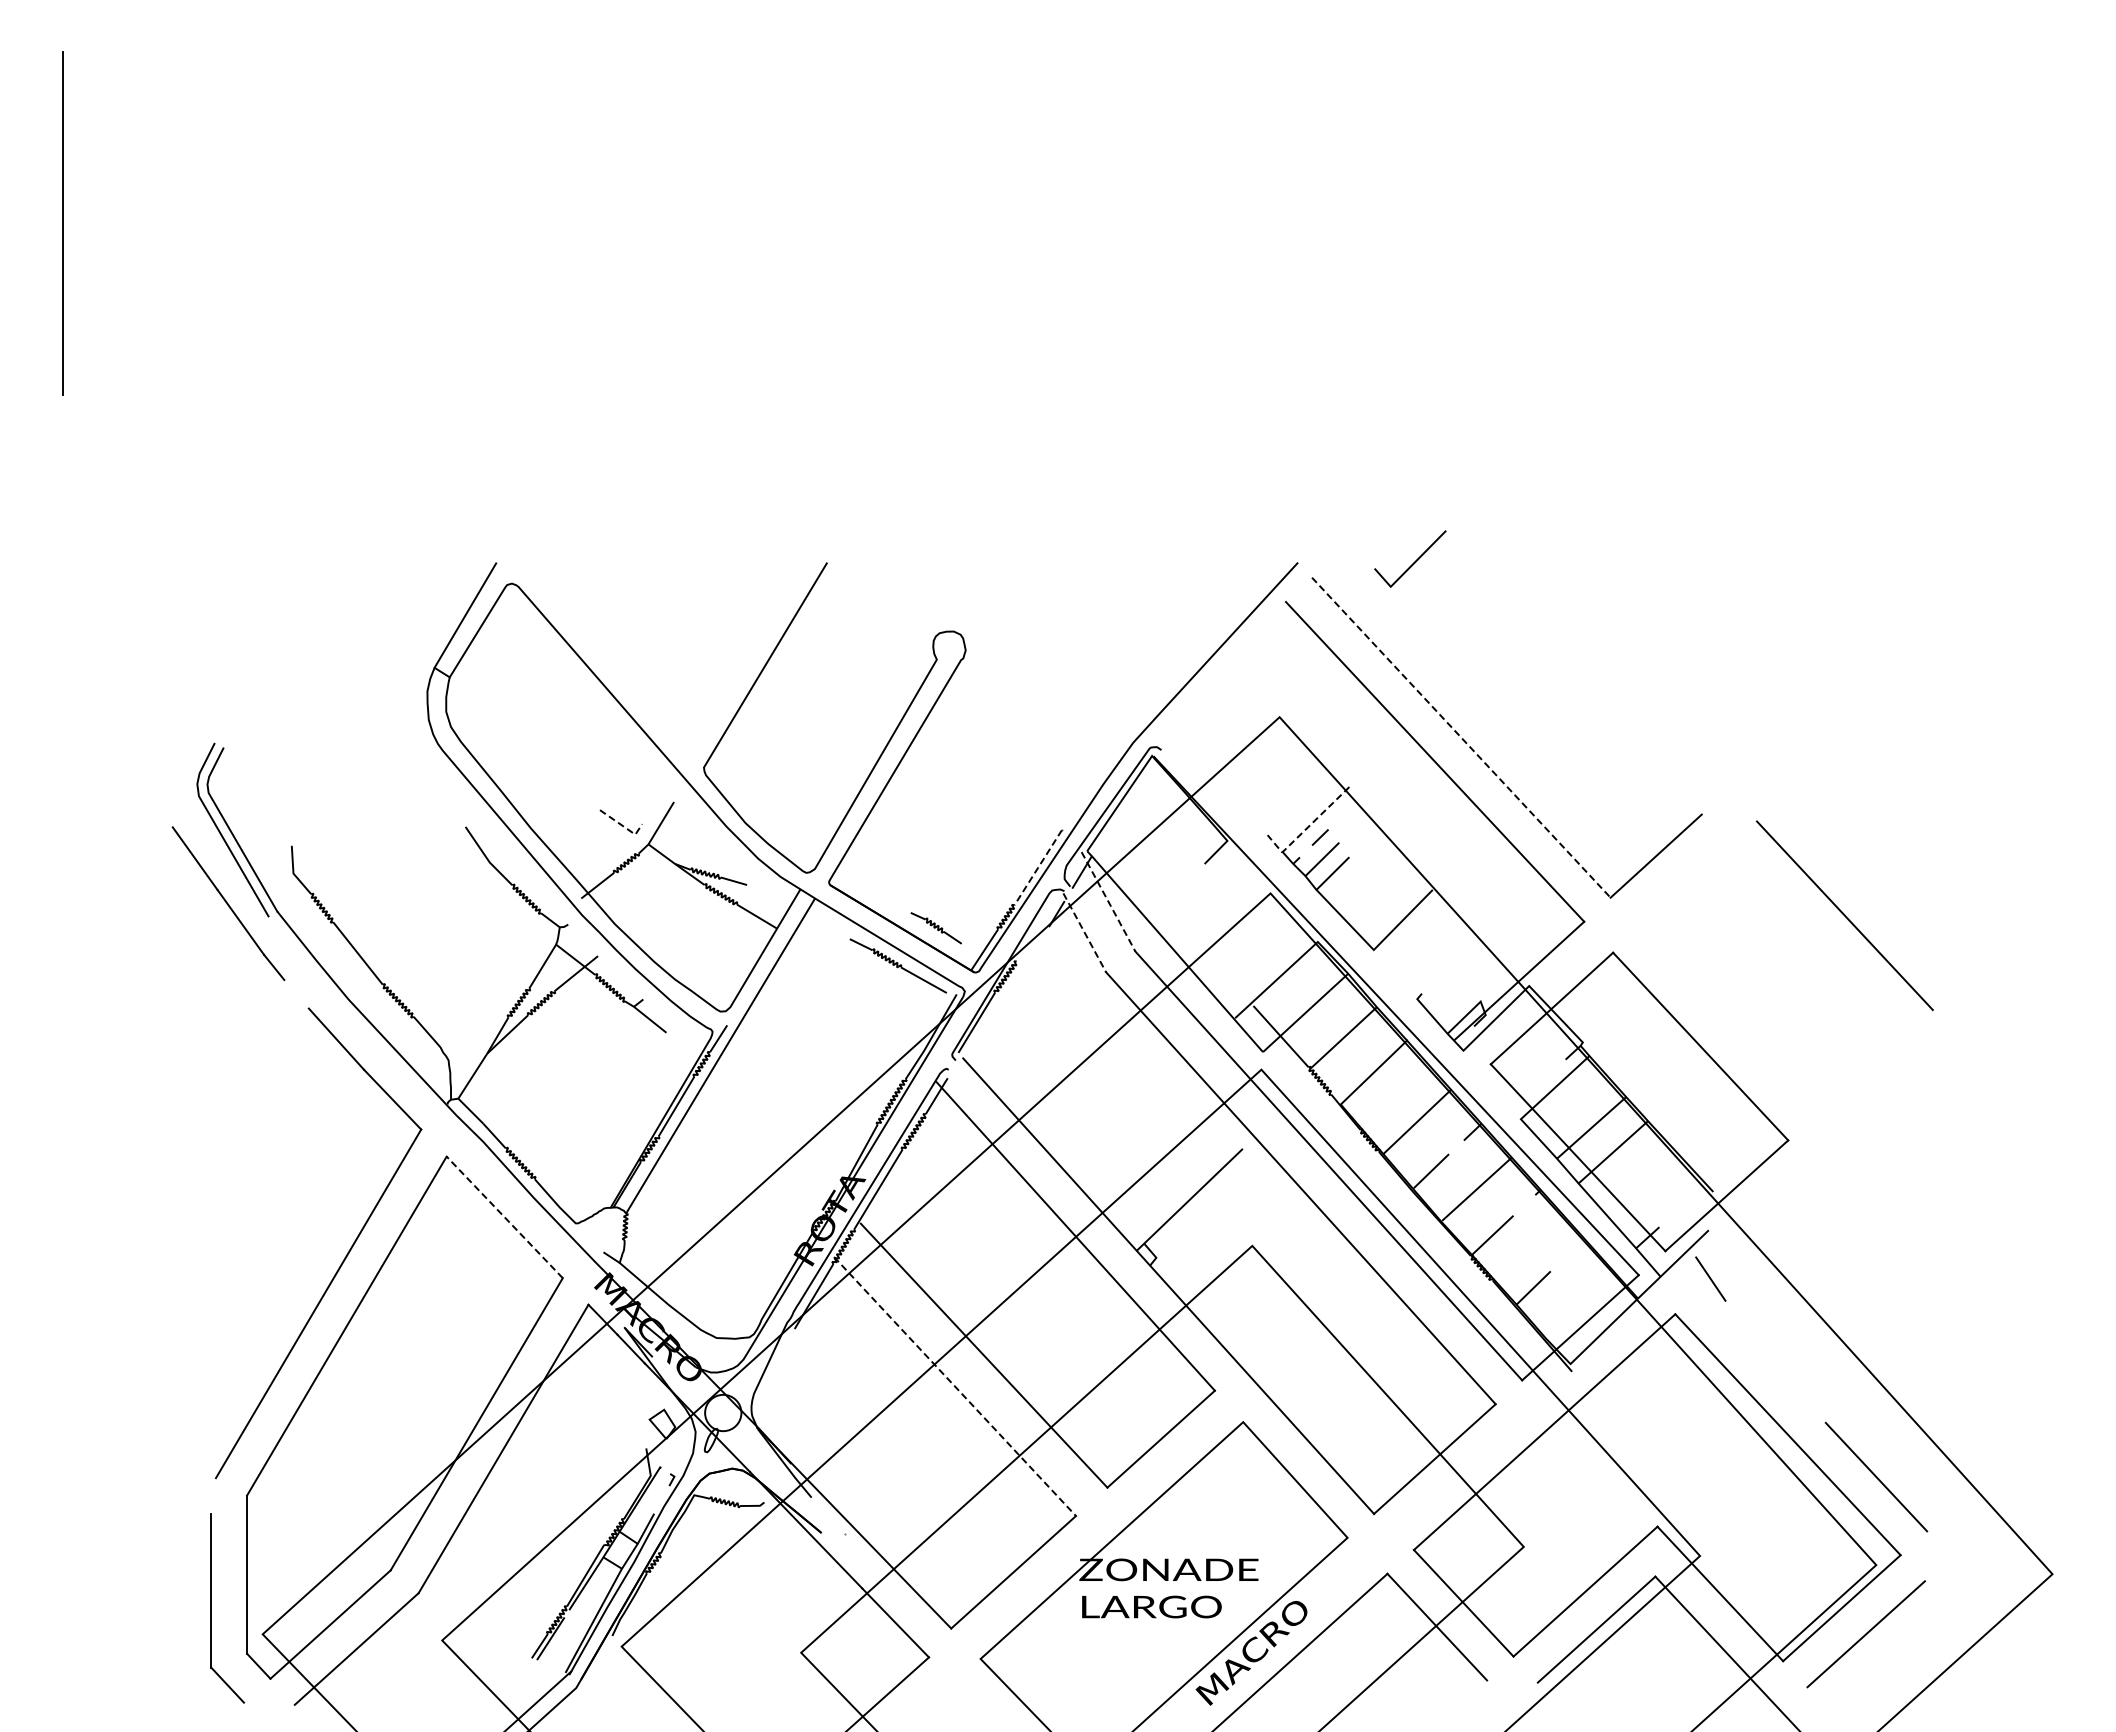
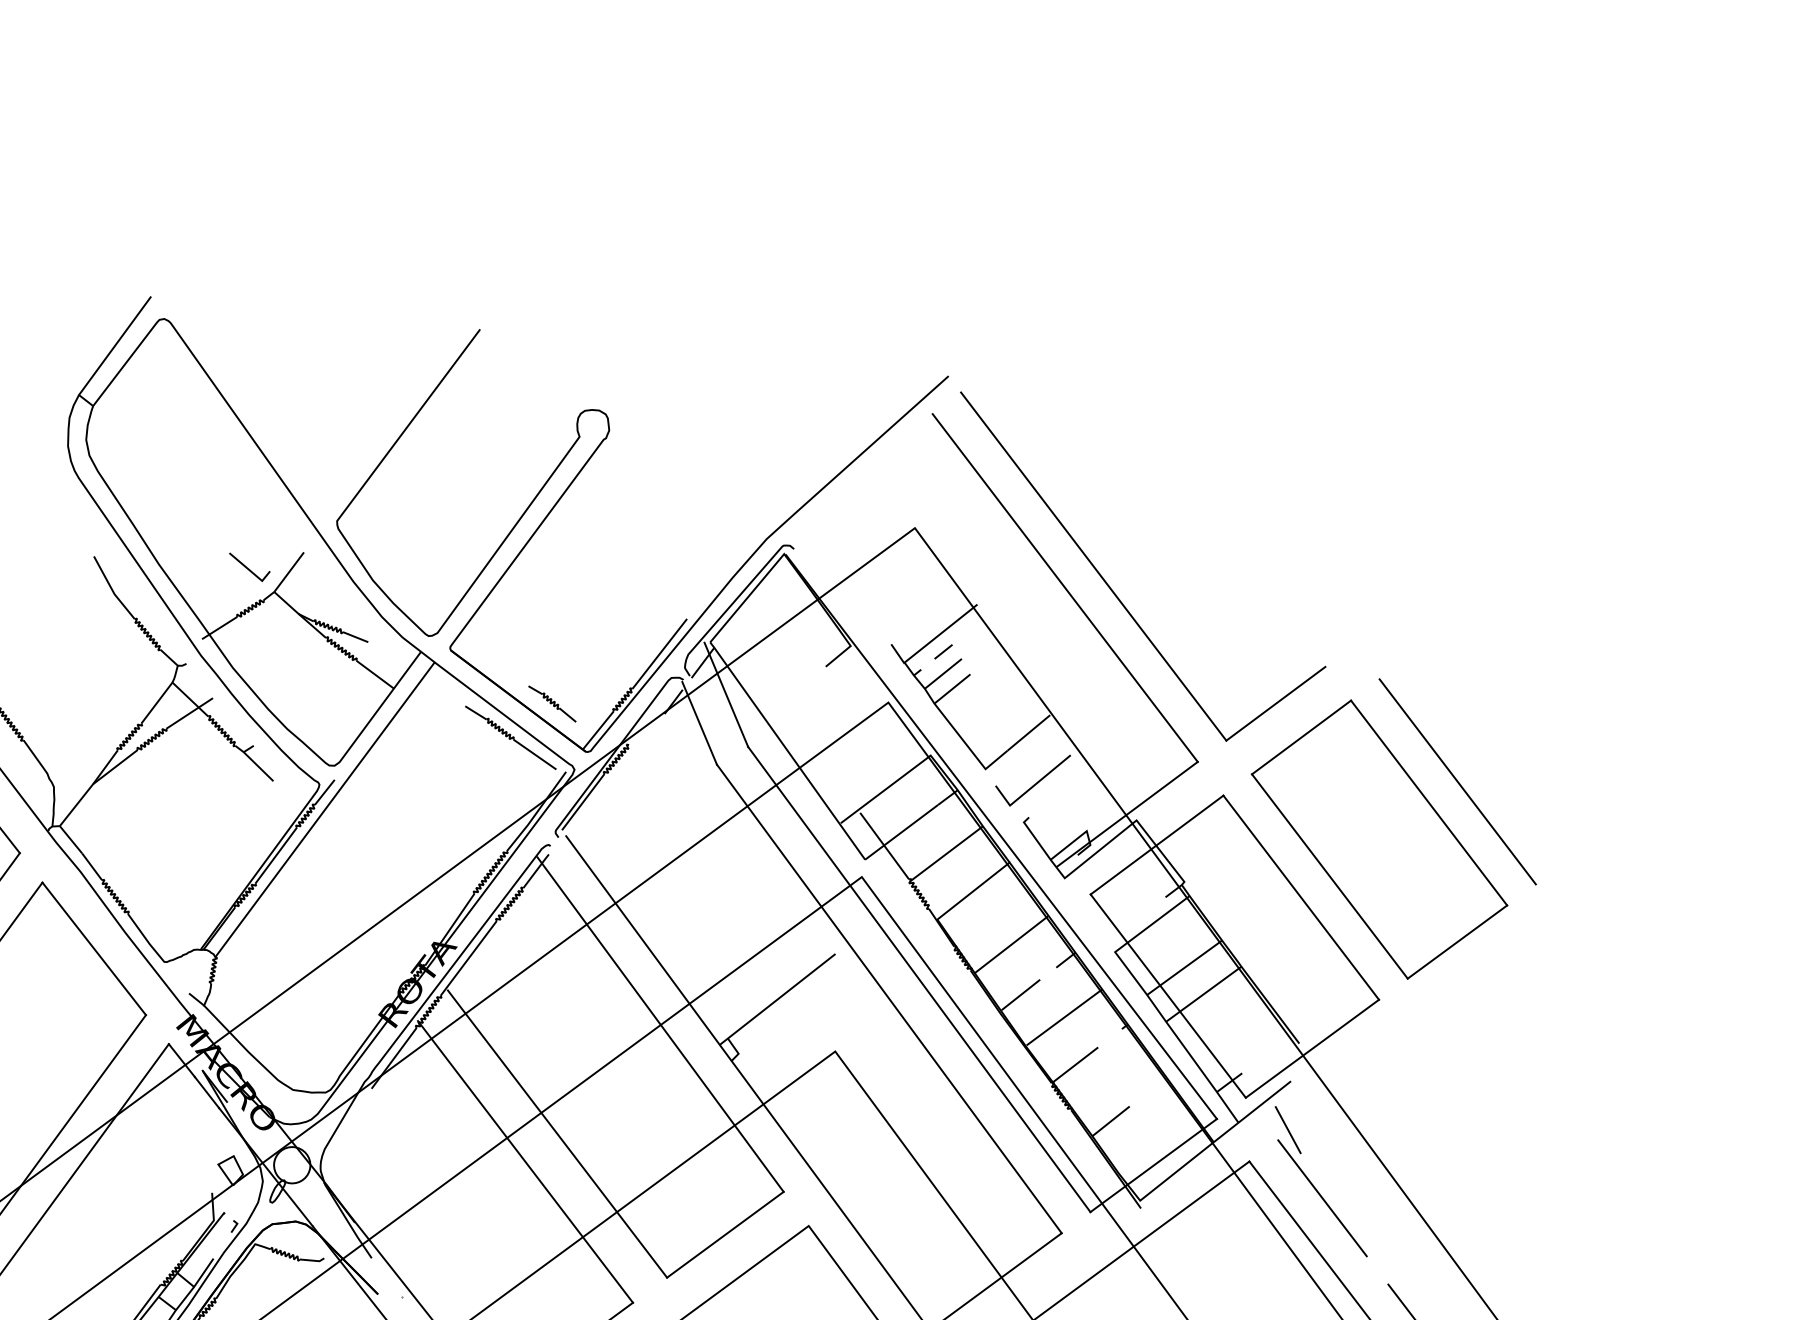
line: (1414, 561) -> (1036, 782), moved
line: (1461, 737) -> (1093, 566), dashed -> solid
line: (623, 826) -> (251, 571), dashed -> solid
line: (1307, 828) -> (931, 641), dashed -> solid
line: (1038, 867) -> (660, 653), dashed -> solid
line: (1108, 901) -> (726, 694), dashed -> solid
line: (1084, 932) -> (699, 722), dashed -> solid
part: (1772, 980) -> (1379, 839), added
line: (504, 1217) -> (93, 948), dashed -> solid
line: (1751, 1343) -> (1322, 1198), added
line: (955, 1386) -> (525, 1161), dashed -> solid

